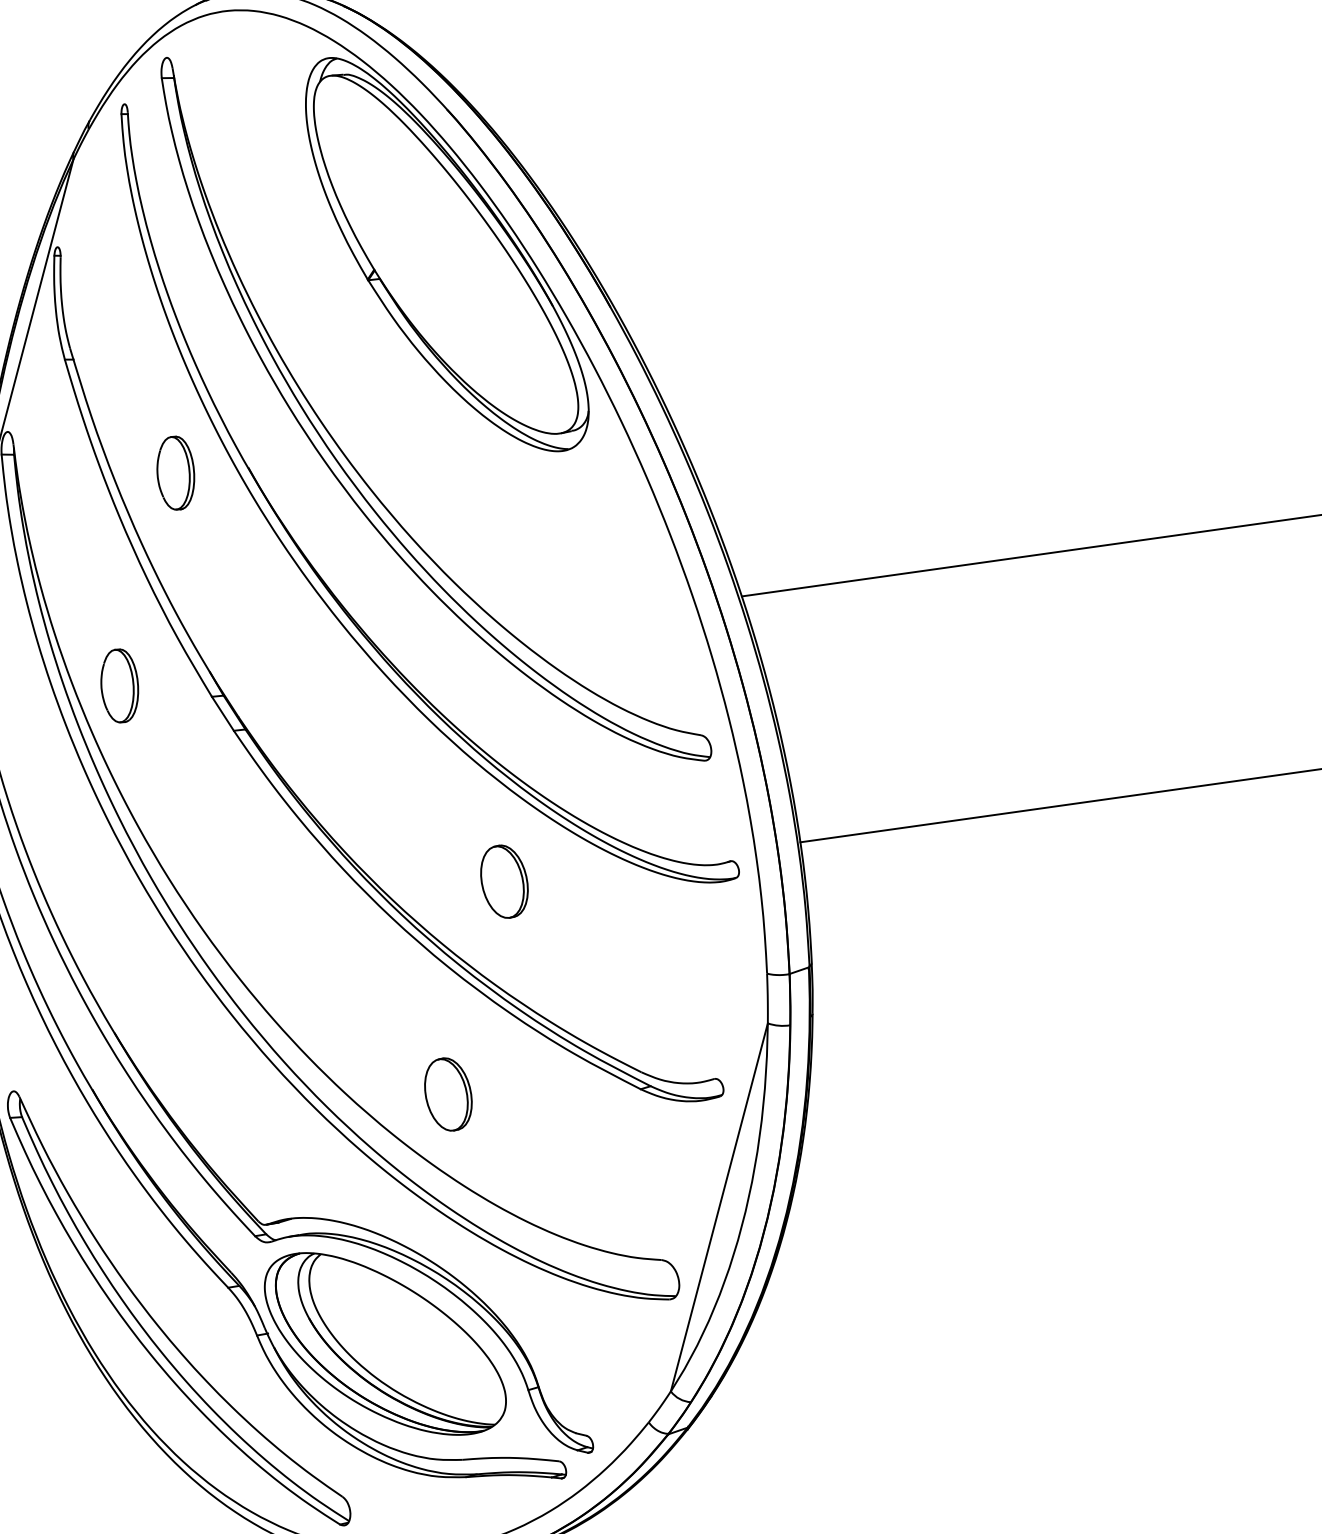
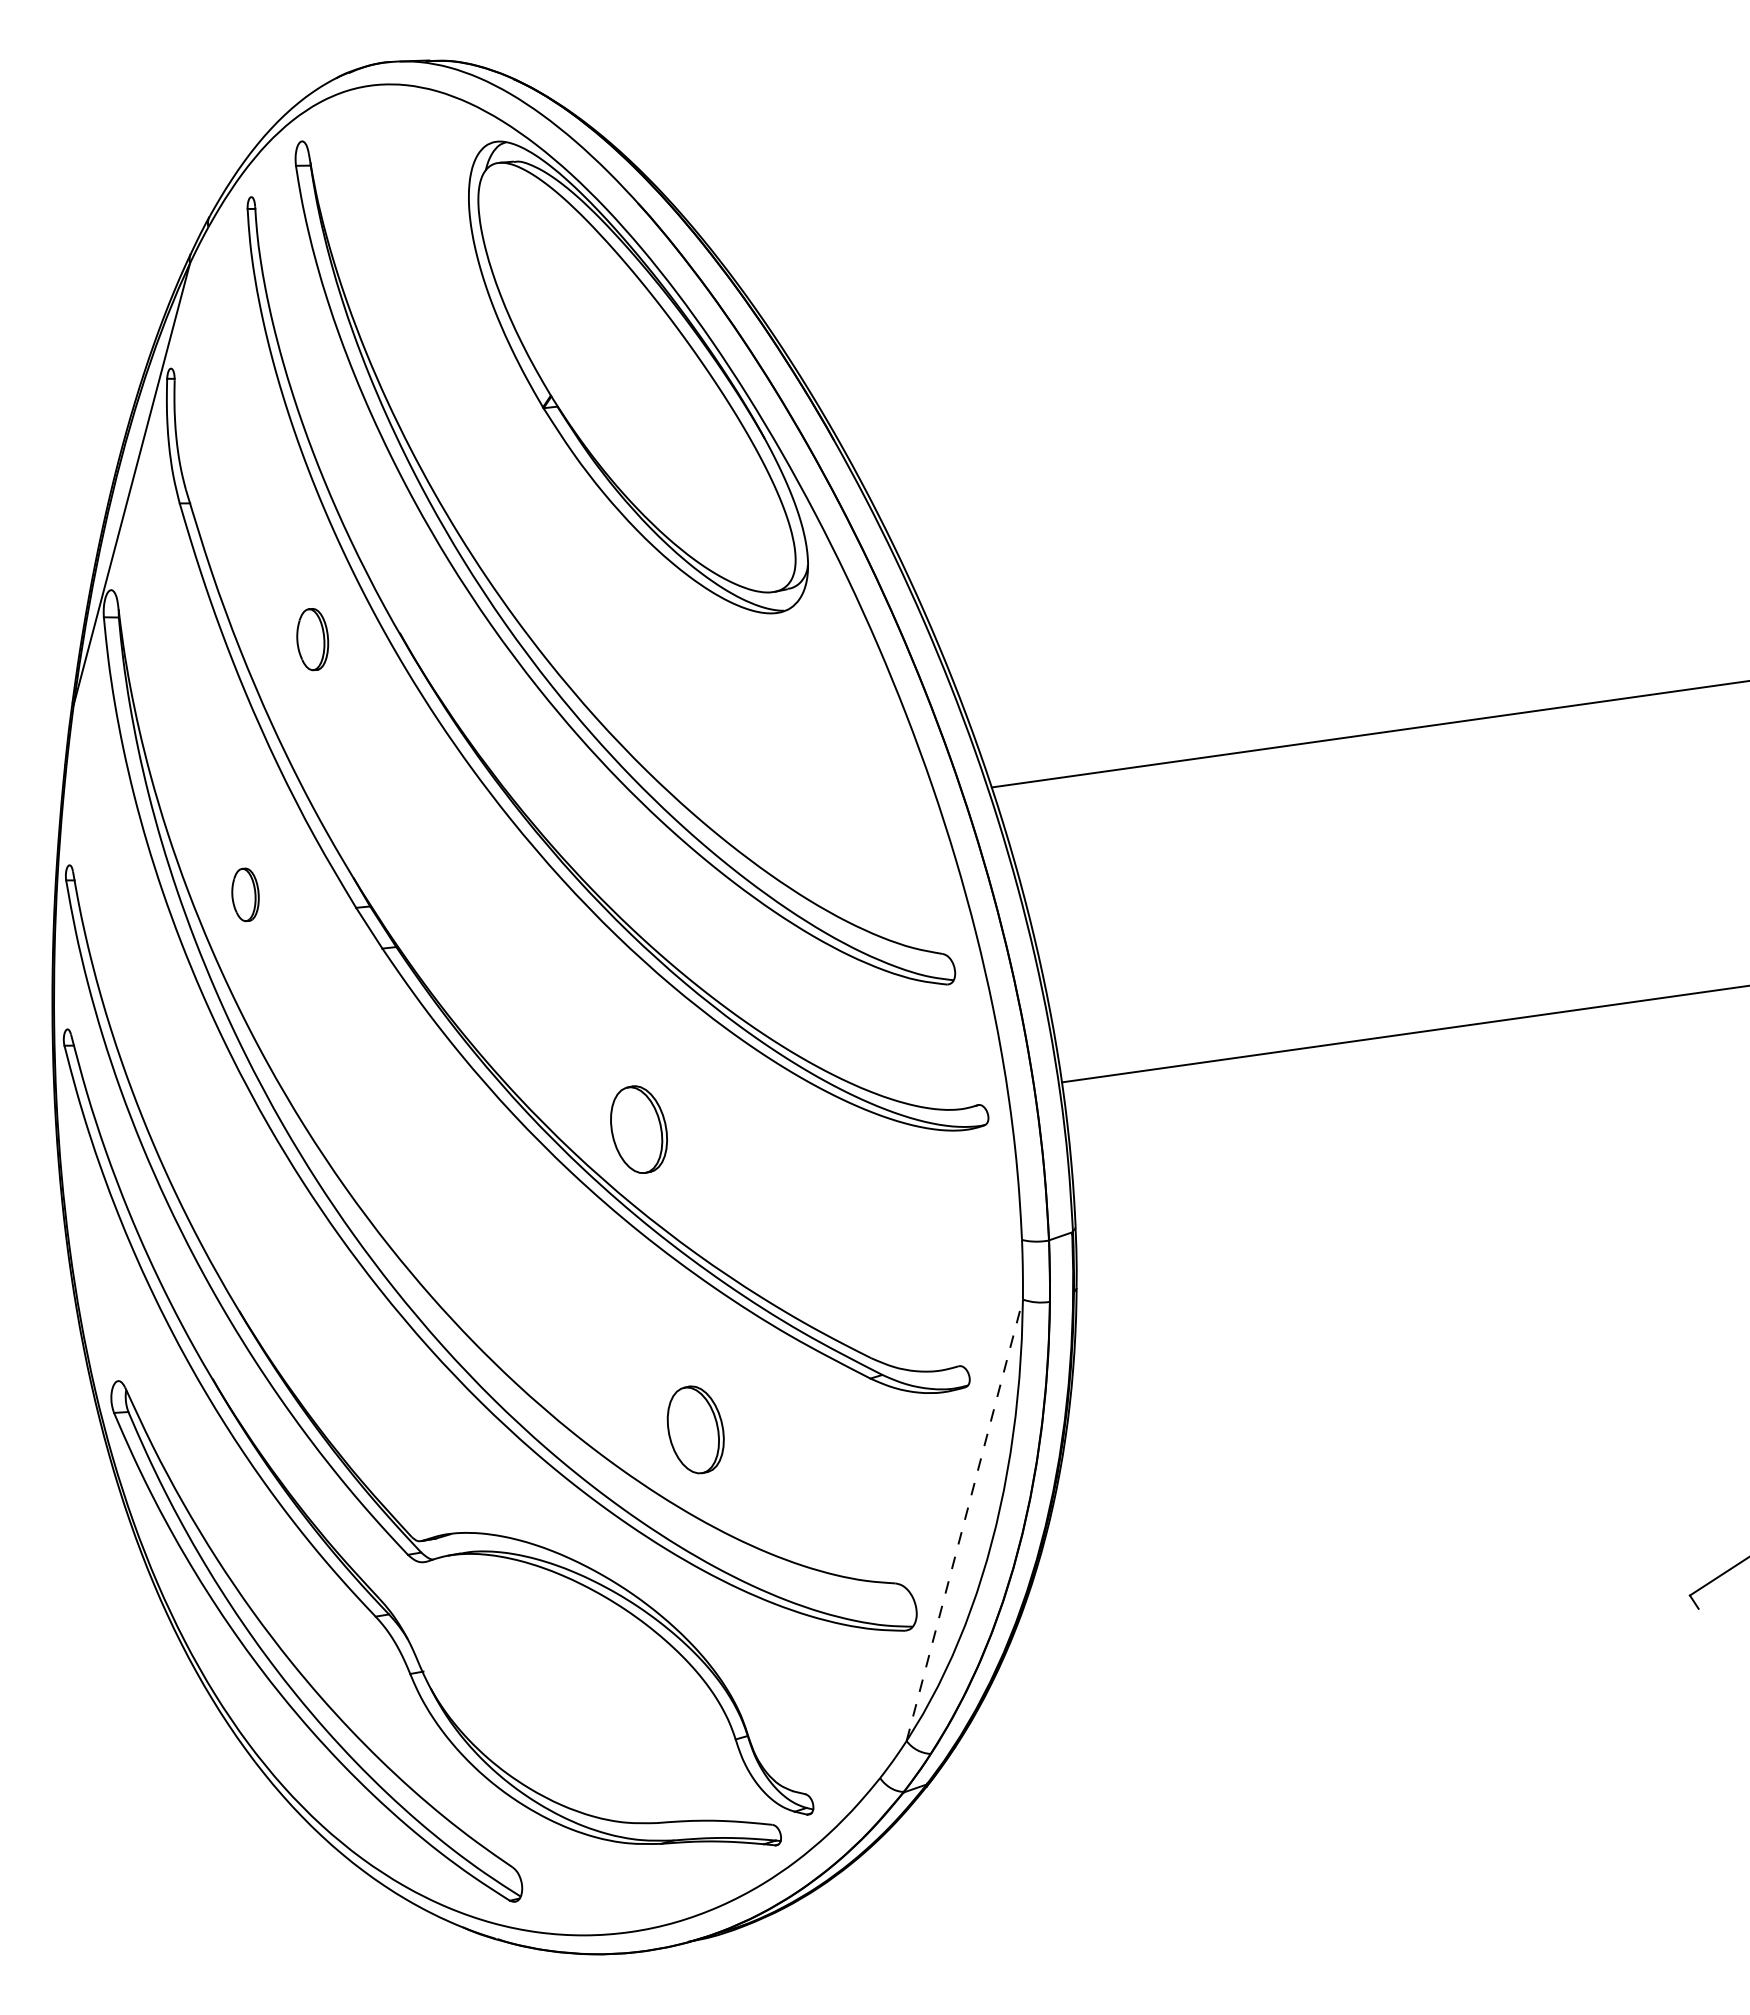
part: (175, 473) -> (312, 639), size x0.7
part: (119, 685) -> (245, 894), size x0.6
part: (504, 881) -> (638, 1129), moved
part: (448, 1094) -> (695, 1429), moved
line: (719, 1206) -> (964, 1519), solid -> dashed
part: (384, 1343) -> (563, 1683), removed

